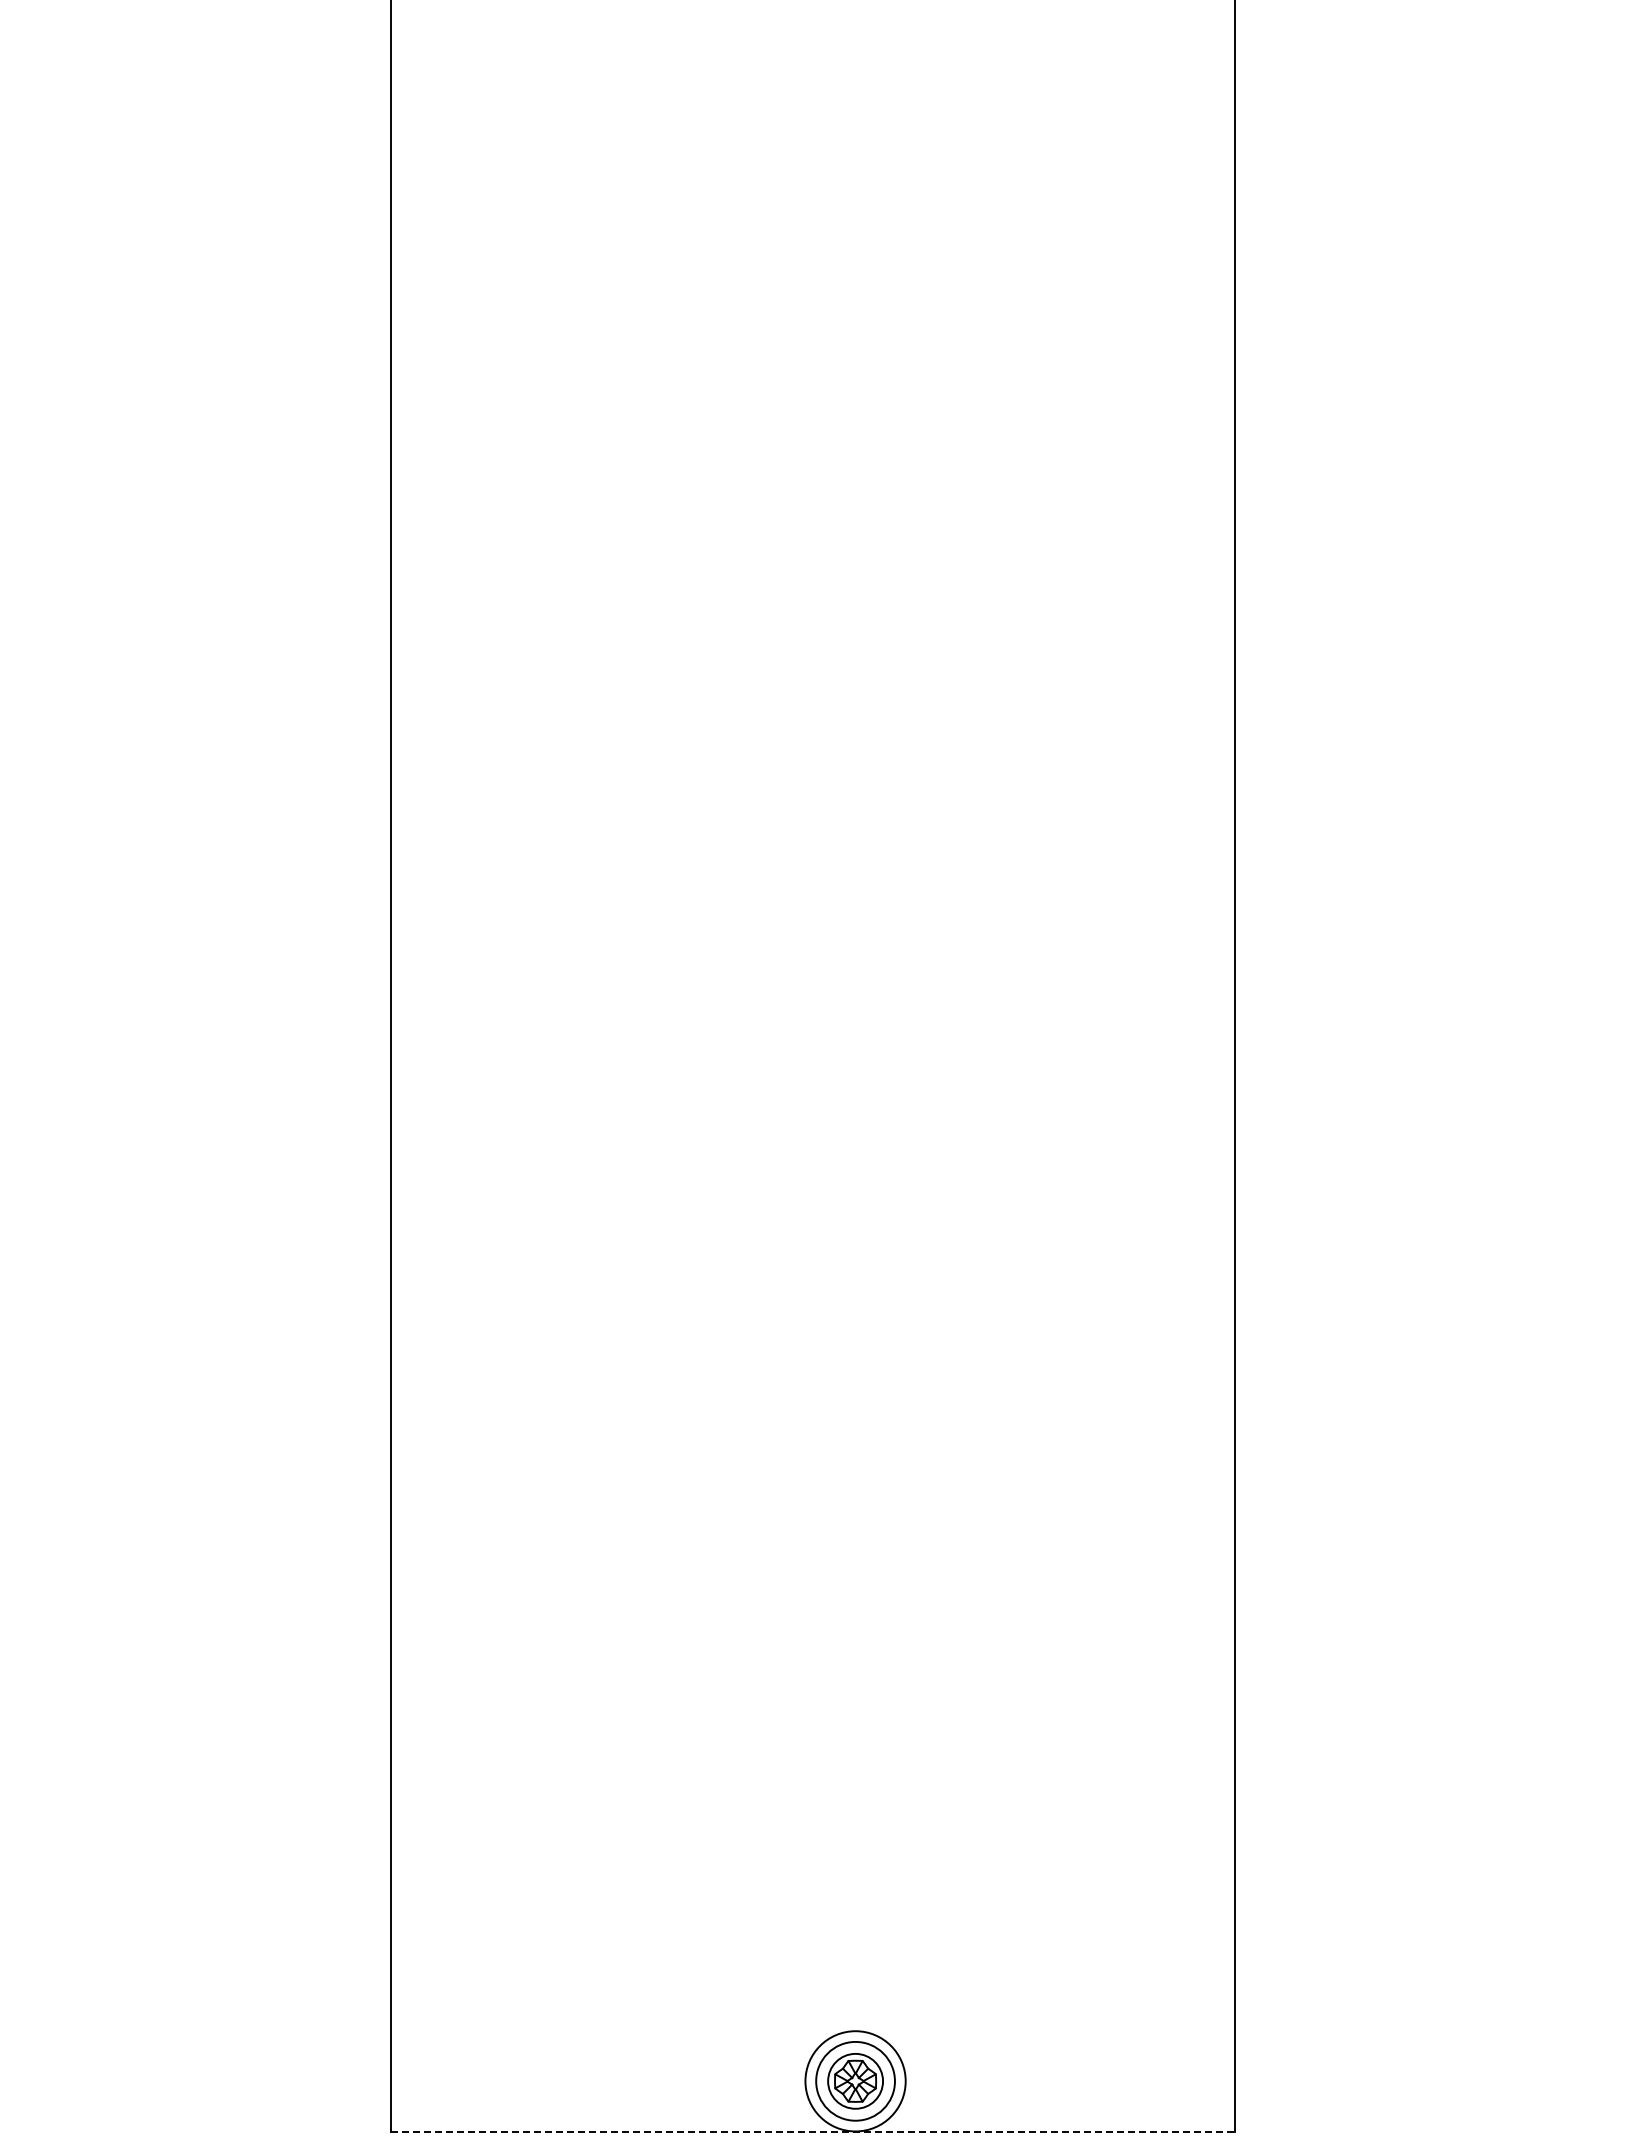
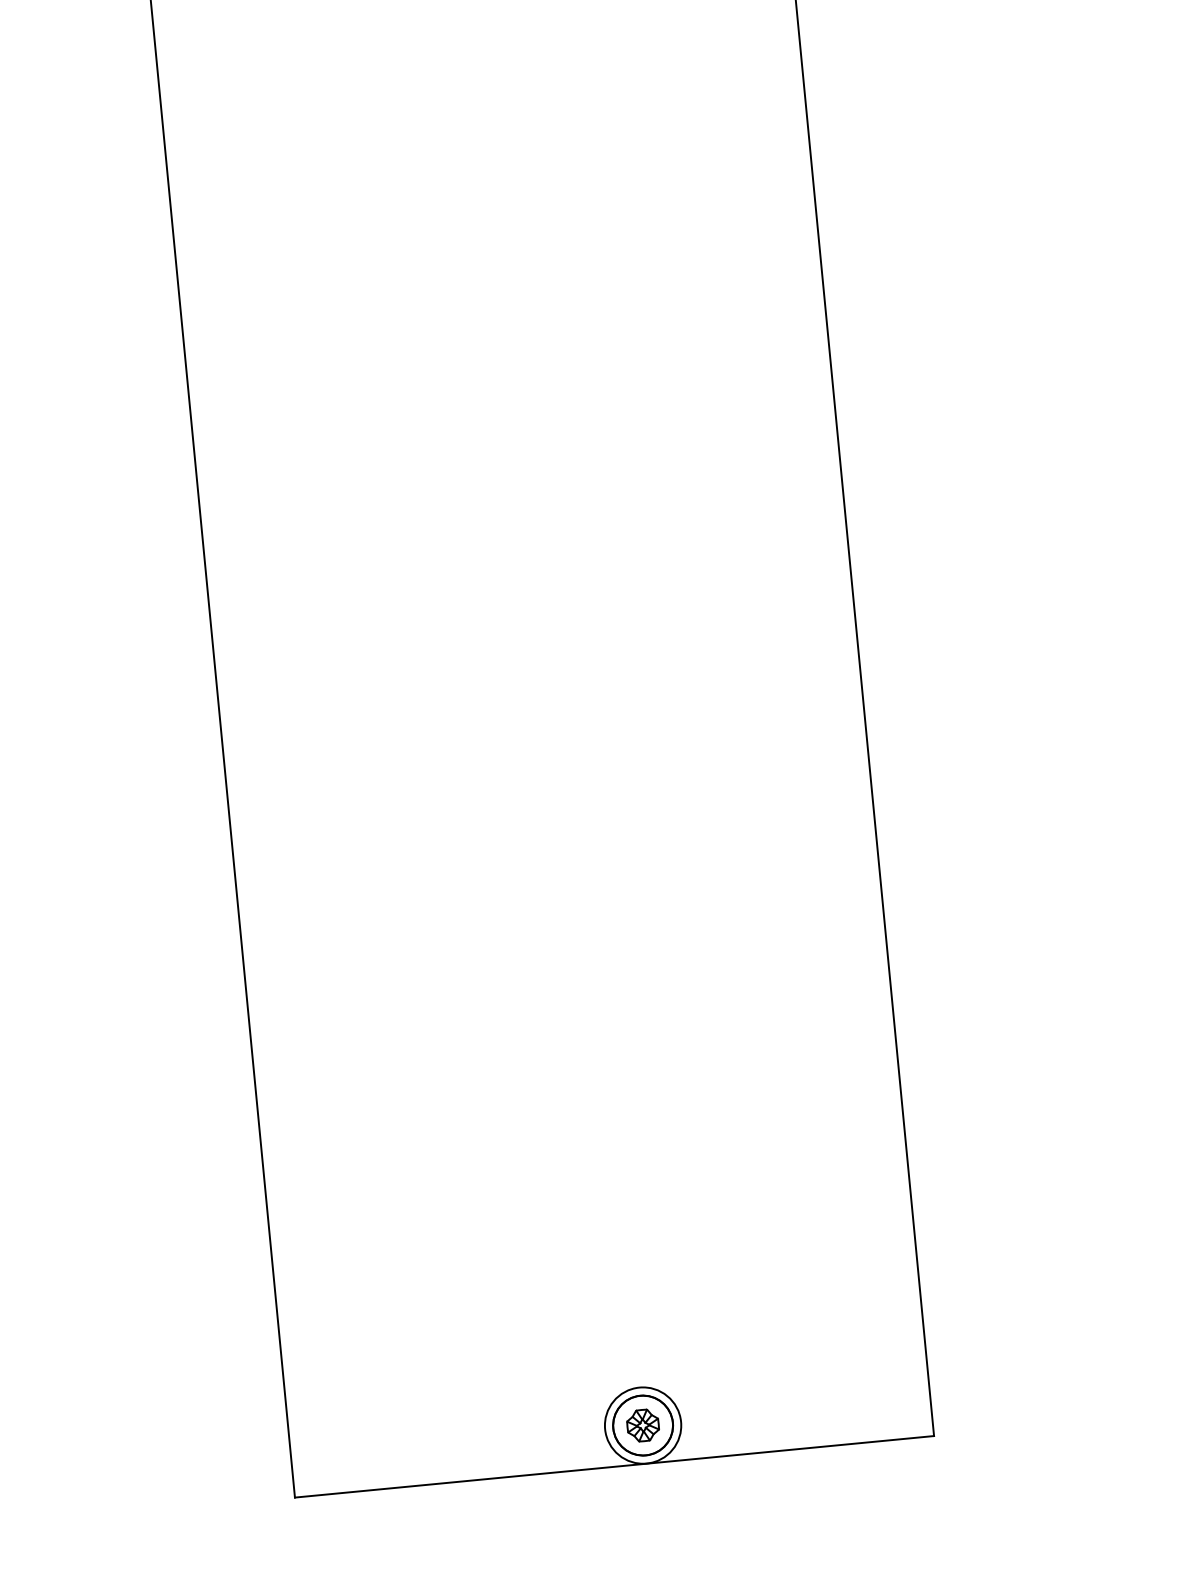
circle: (855, 2081) -> (643, 1425), size x1.43
line: (812, 2131) -> (614, 1466), dashed -> solid

